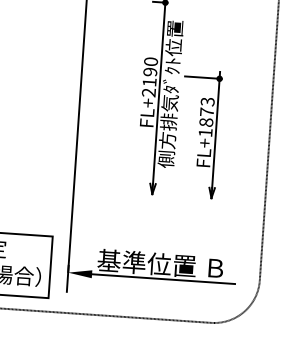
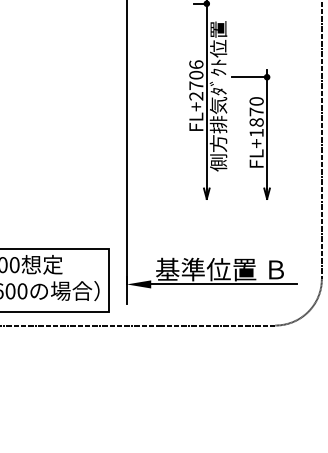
text: (150, 71) -> (196, 74), FL+2190 -> FL+2706
text: (207, 101) -> (256, 101), FL+1873 -> FL+1870

